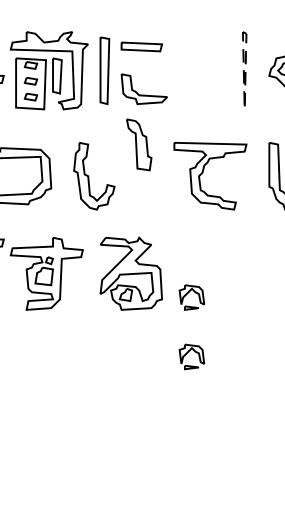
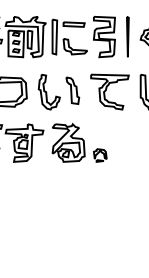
part: (199, 71) -> (104, 37), added
line: (244, 108) -> (127, 56), dashed -> solid
part: (138, 144) -> (72, 90), moved
part: (192, 356) -> (100, 186), removed

